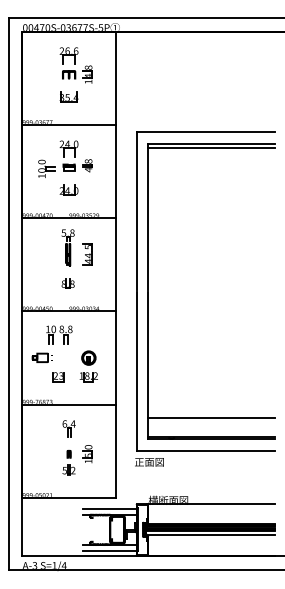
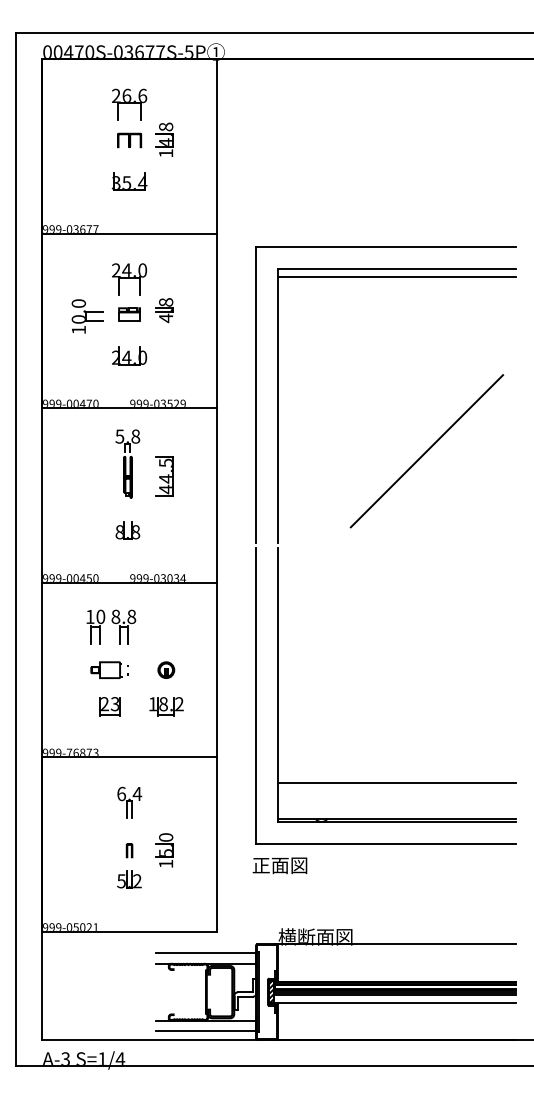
line: (227, 240) -> (426, 450), added
part: (41, 357) -> (107, 669), moved
part: (88, 357) -> (165, 669), size x0.62

